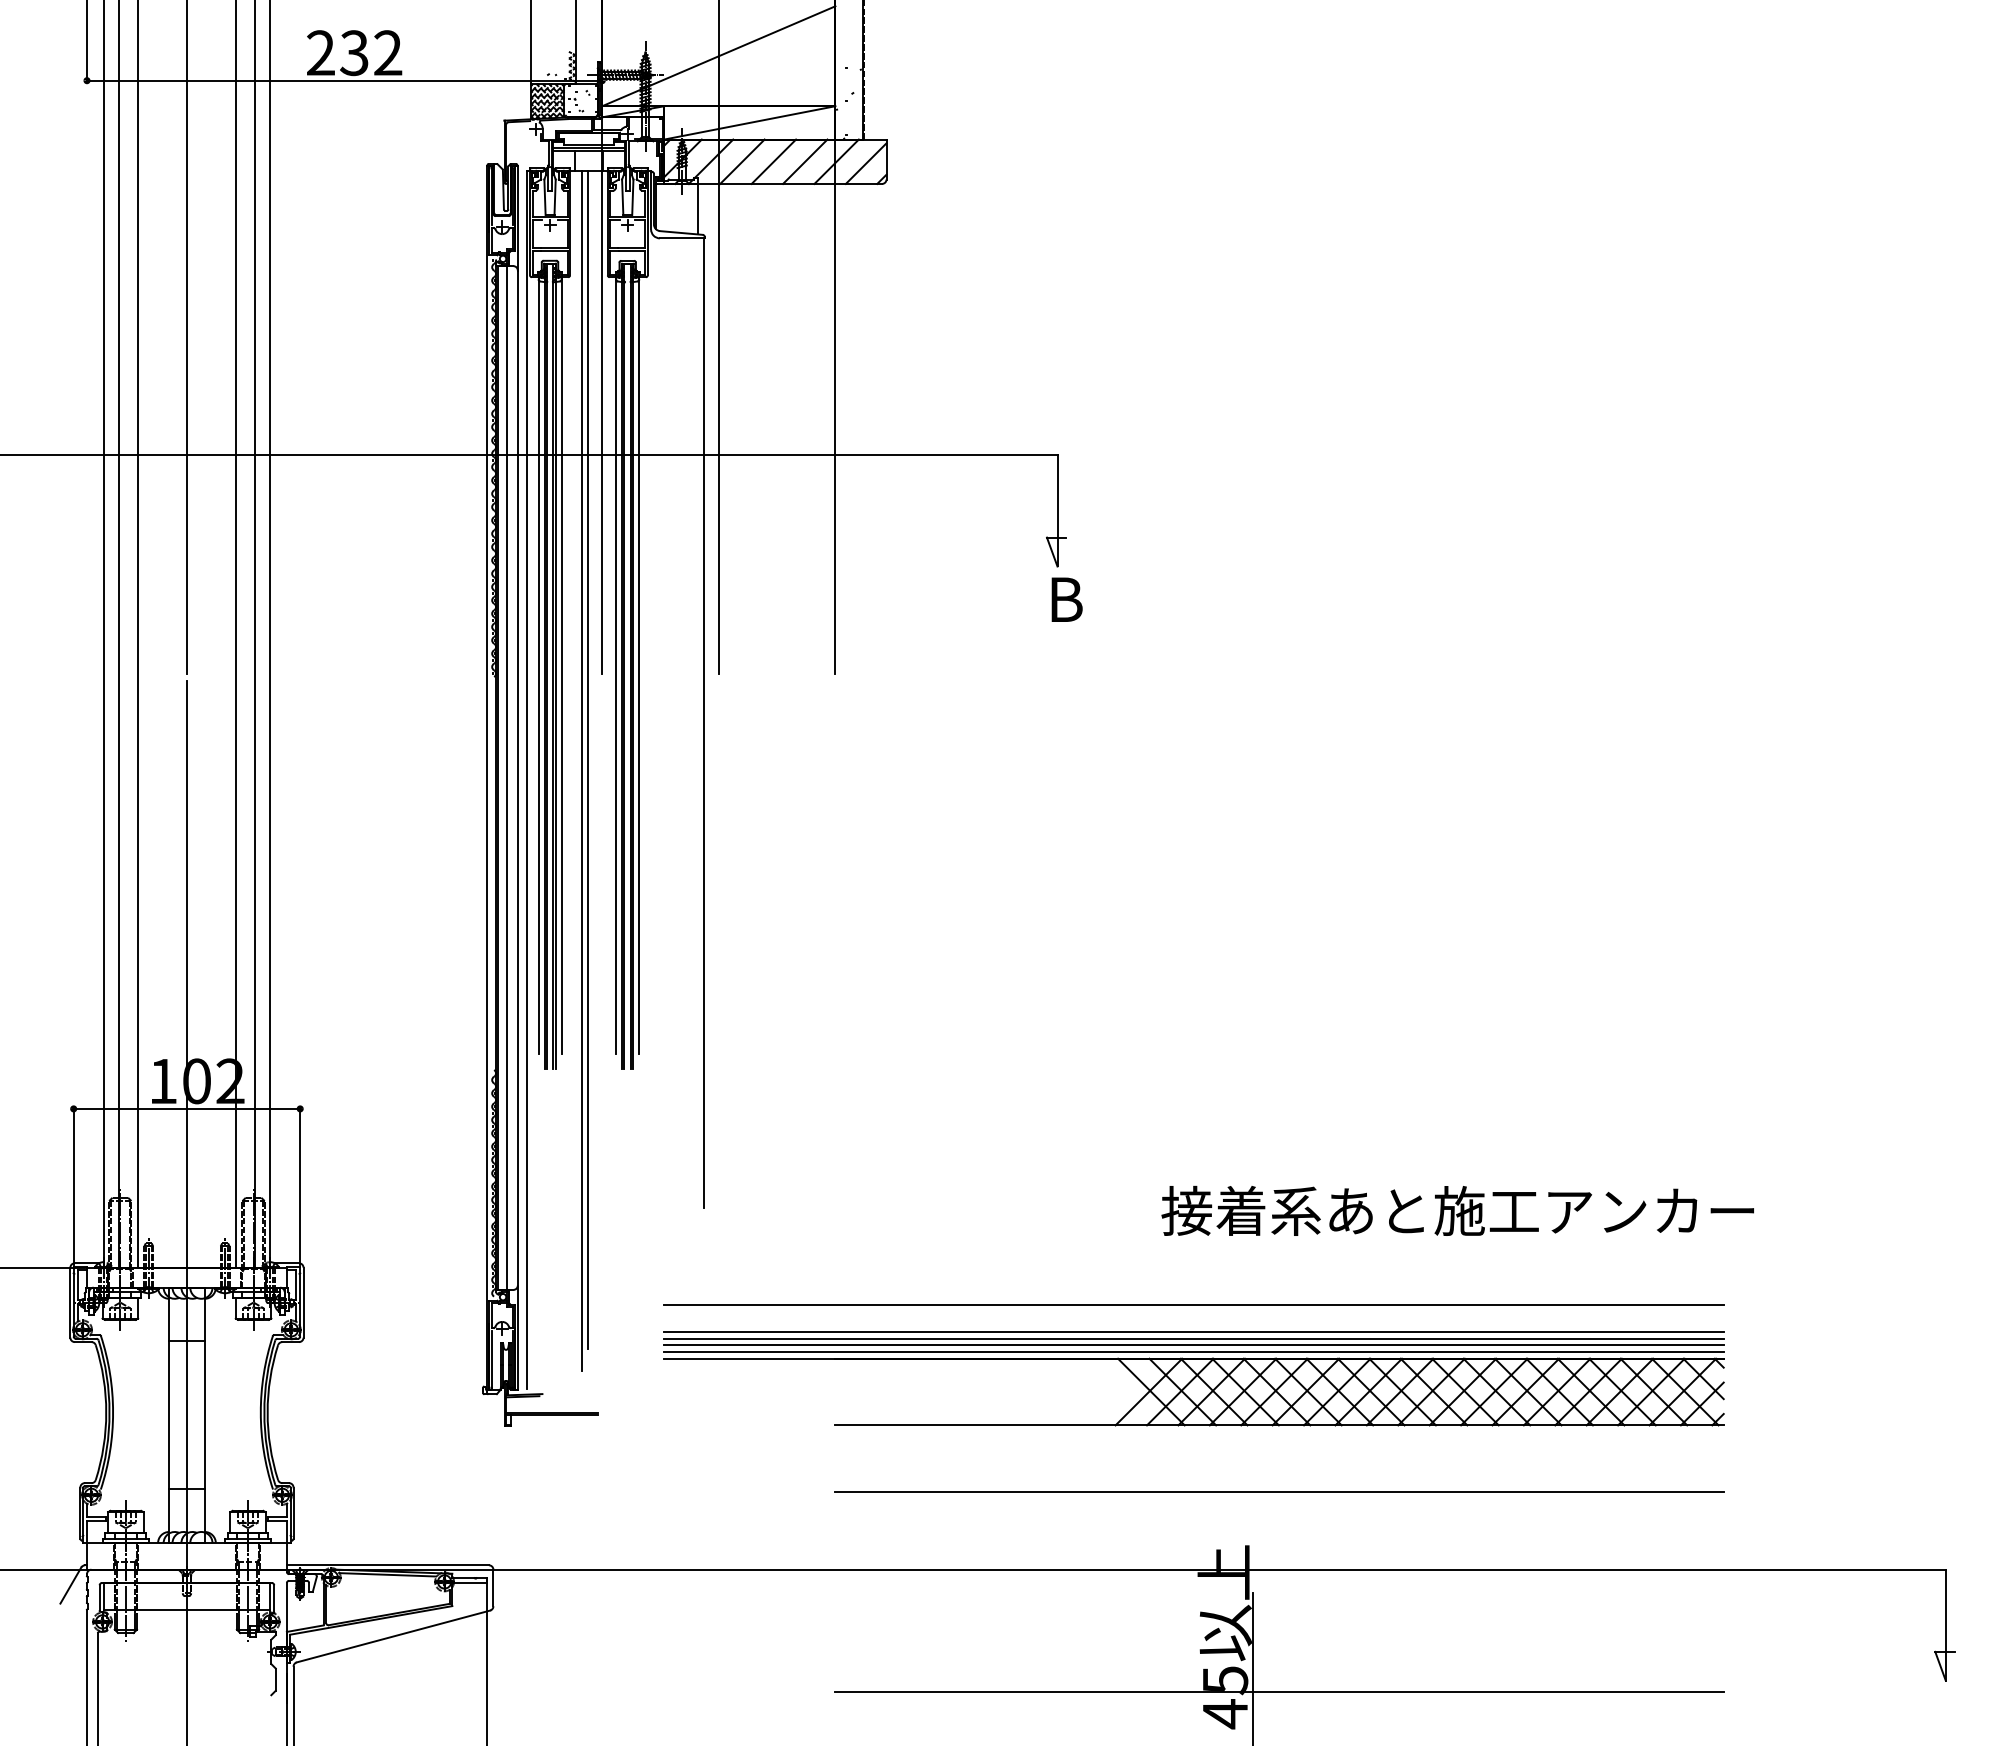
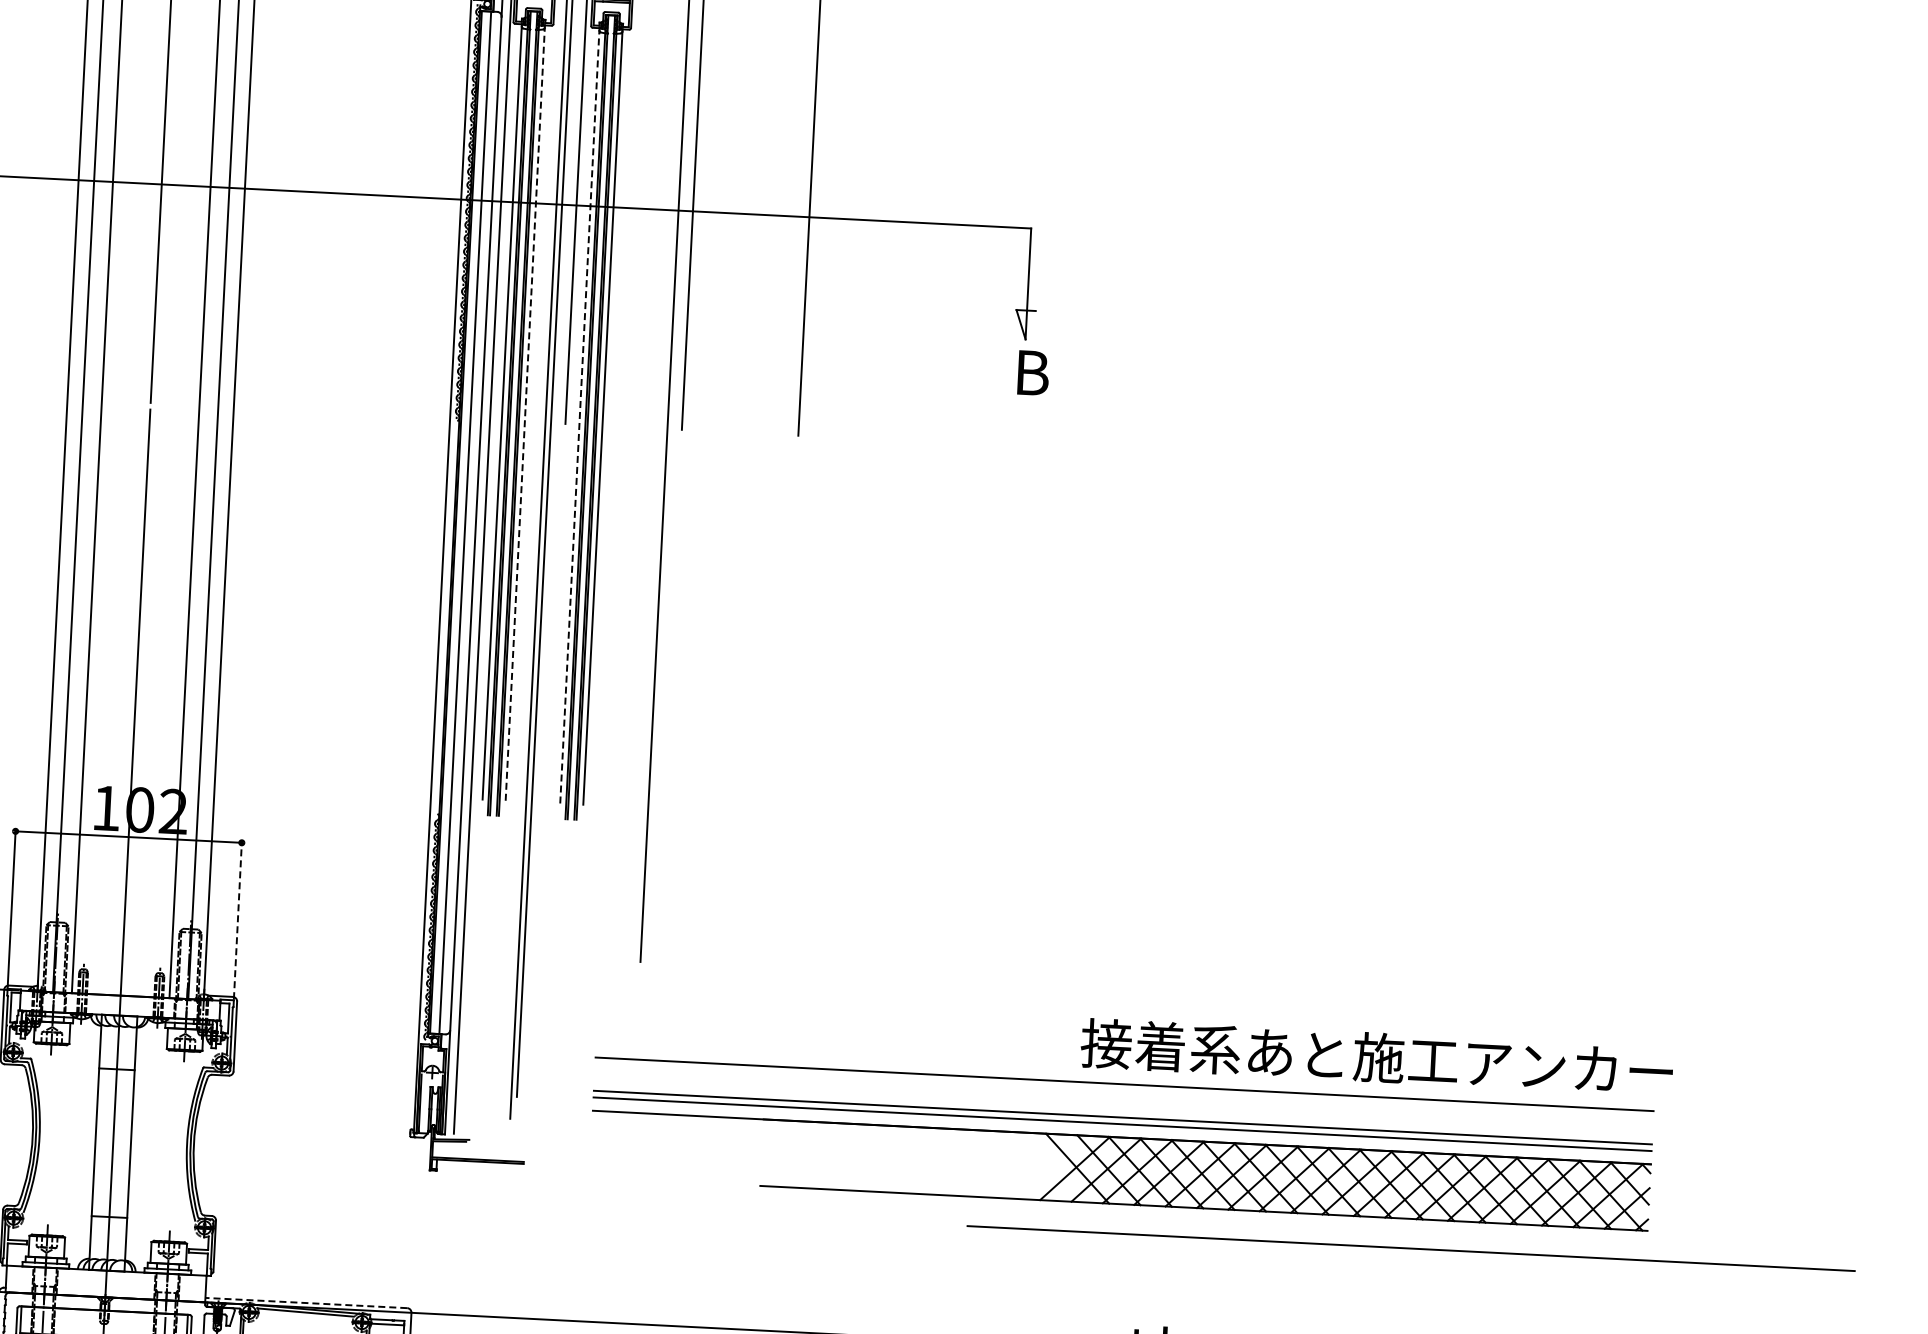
line: (561, 665) -> (525, 413), solid -> dashed
line: (616, 665) -> (580, 415), solid -> dashed
line: (300, 1185) -> (238, 919), solid -> dashed
text: (1457, 1210) -> (1376, 1057), moved
line: (1193, 1332) -> (1122, 1111), removed
line: (1193, 1352) -> (1121, 1131), removed
line: (1279, 1491) -> (1411, 1248), moved
line: (387, 1565) -> (305, 1303), solid -> dashed

